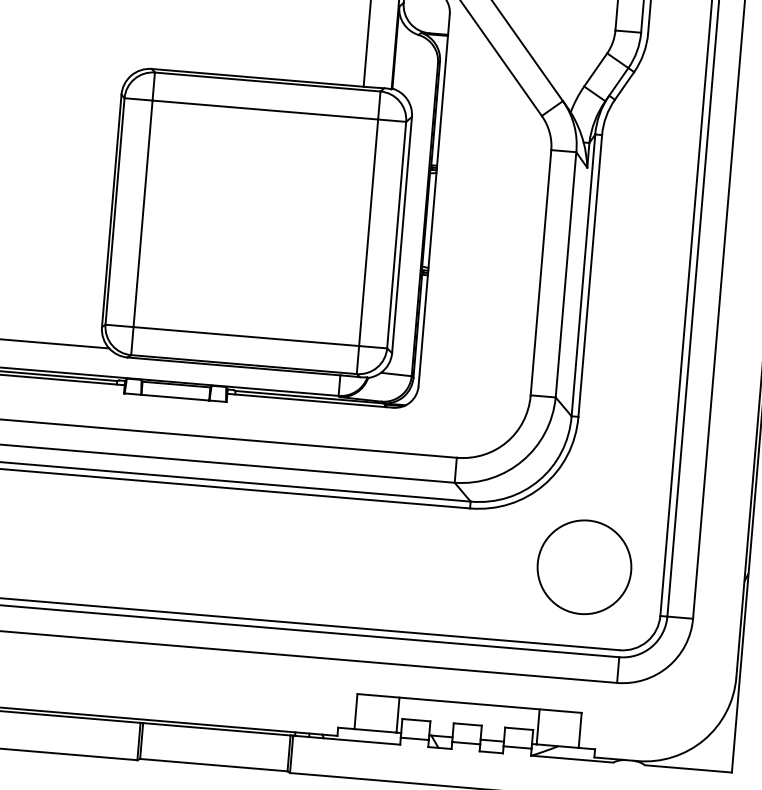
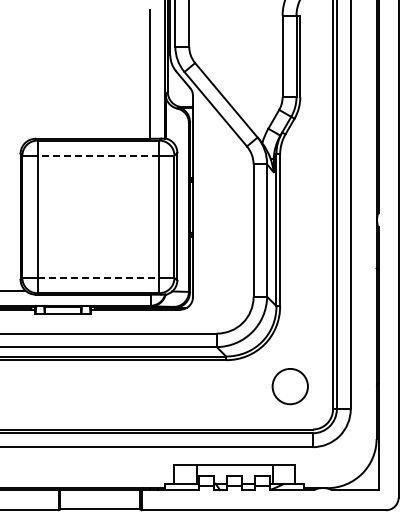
line: (265, 109) -> (98, 155), solid -> dashed
line: (246, 337) -> (98, 278), solid -> dashed
circle: (585, 567) -> (290, 386), size x0.7

